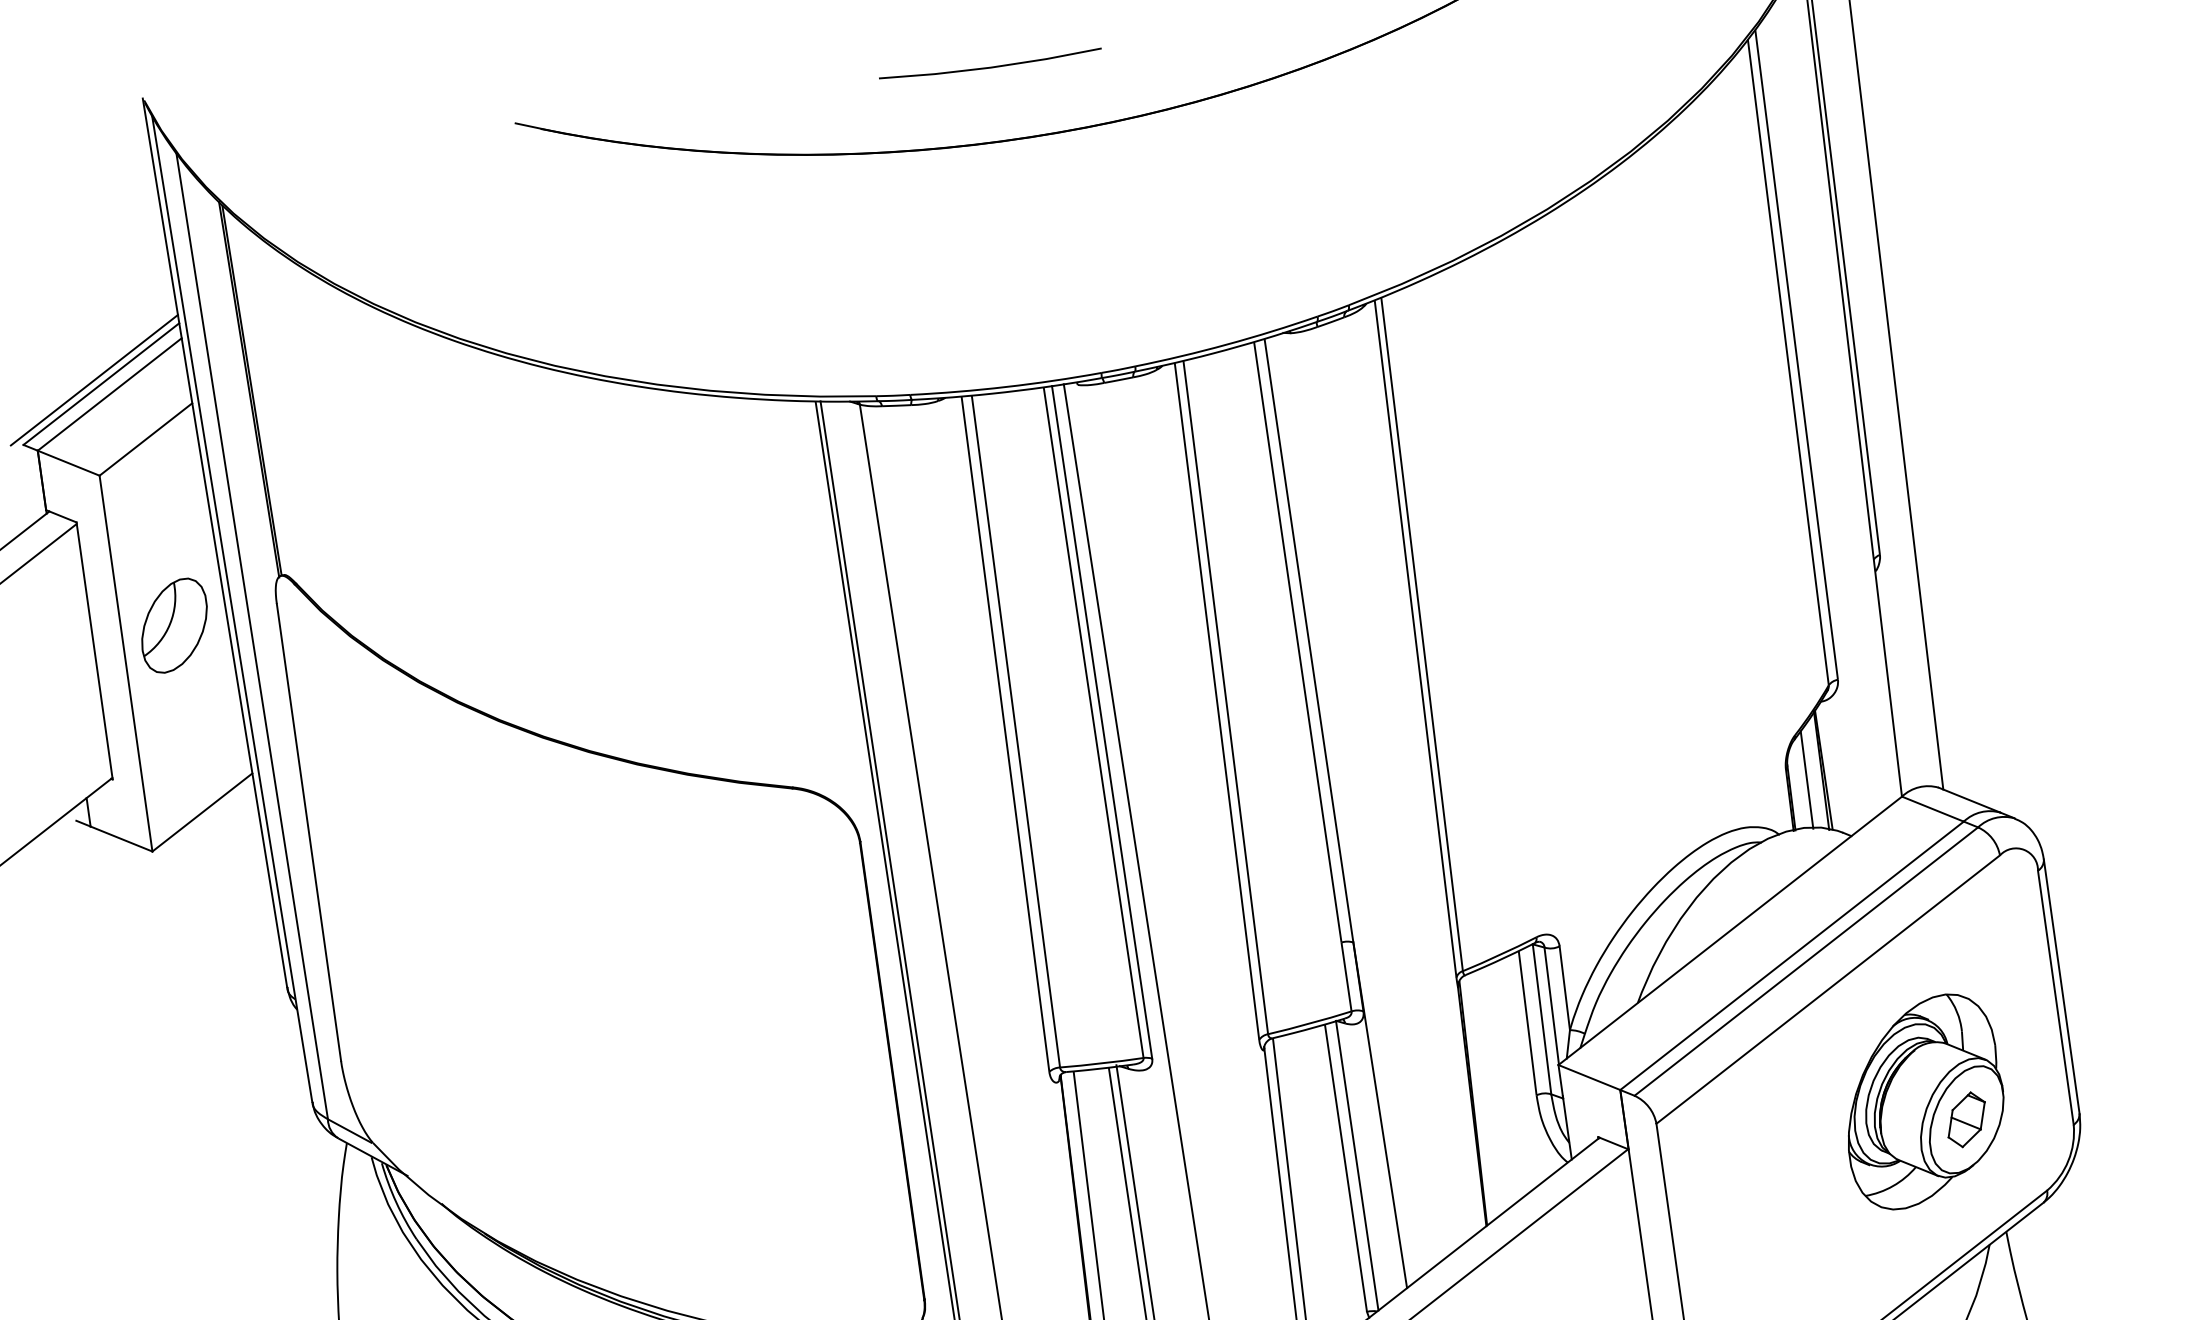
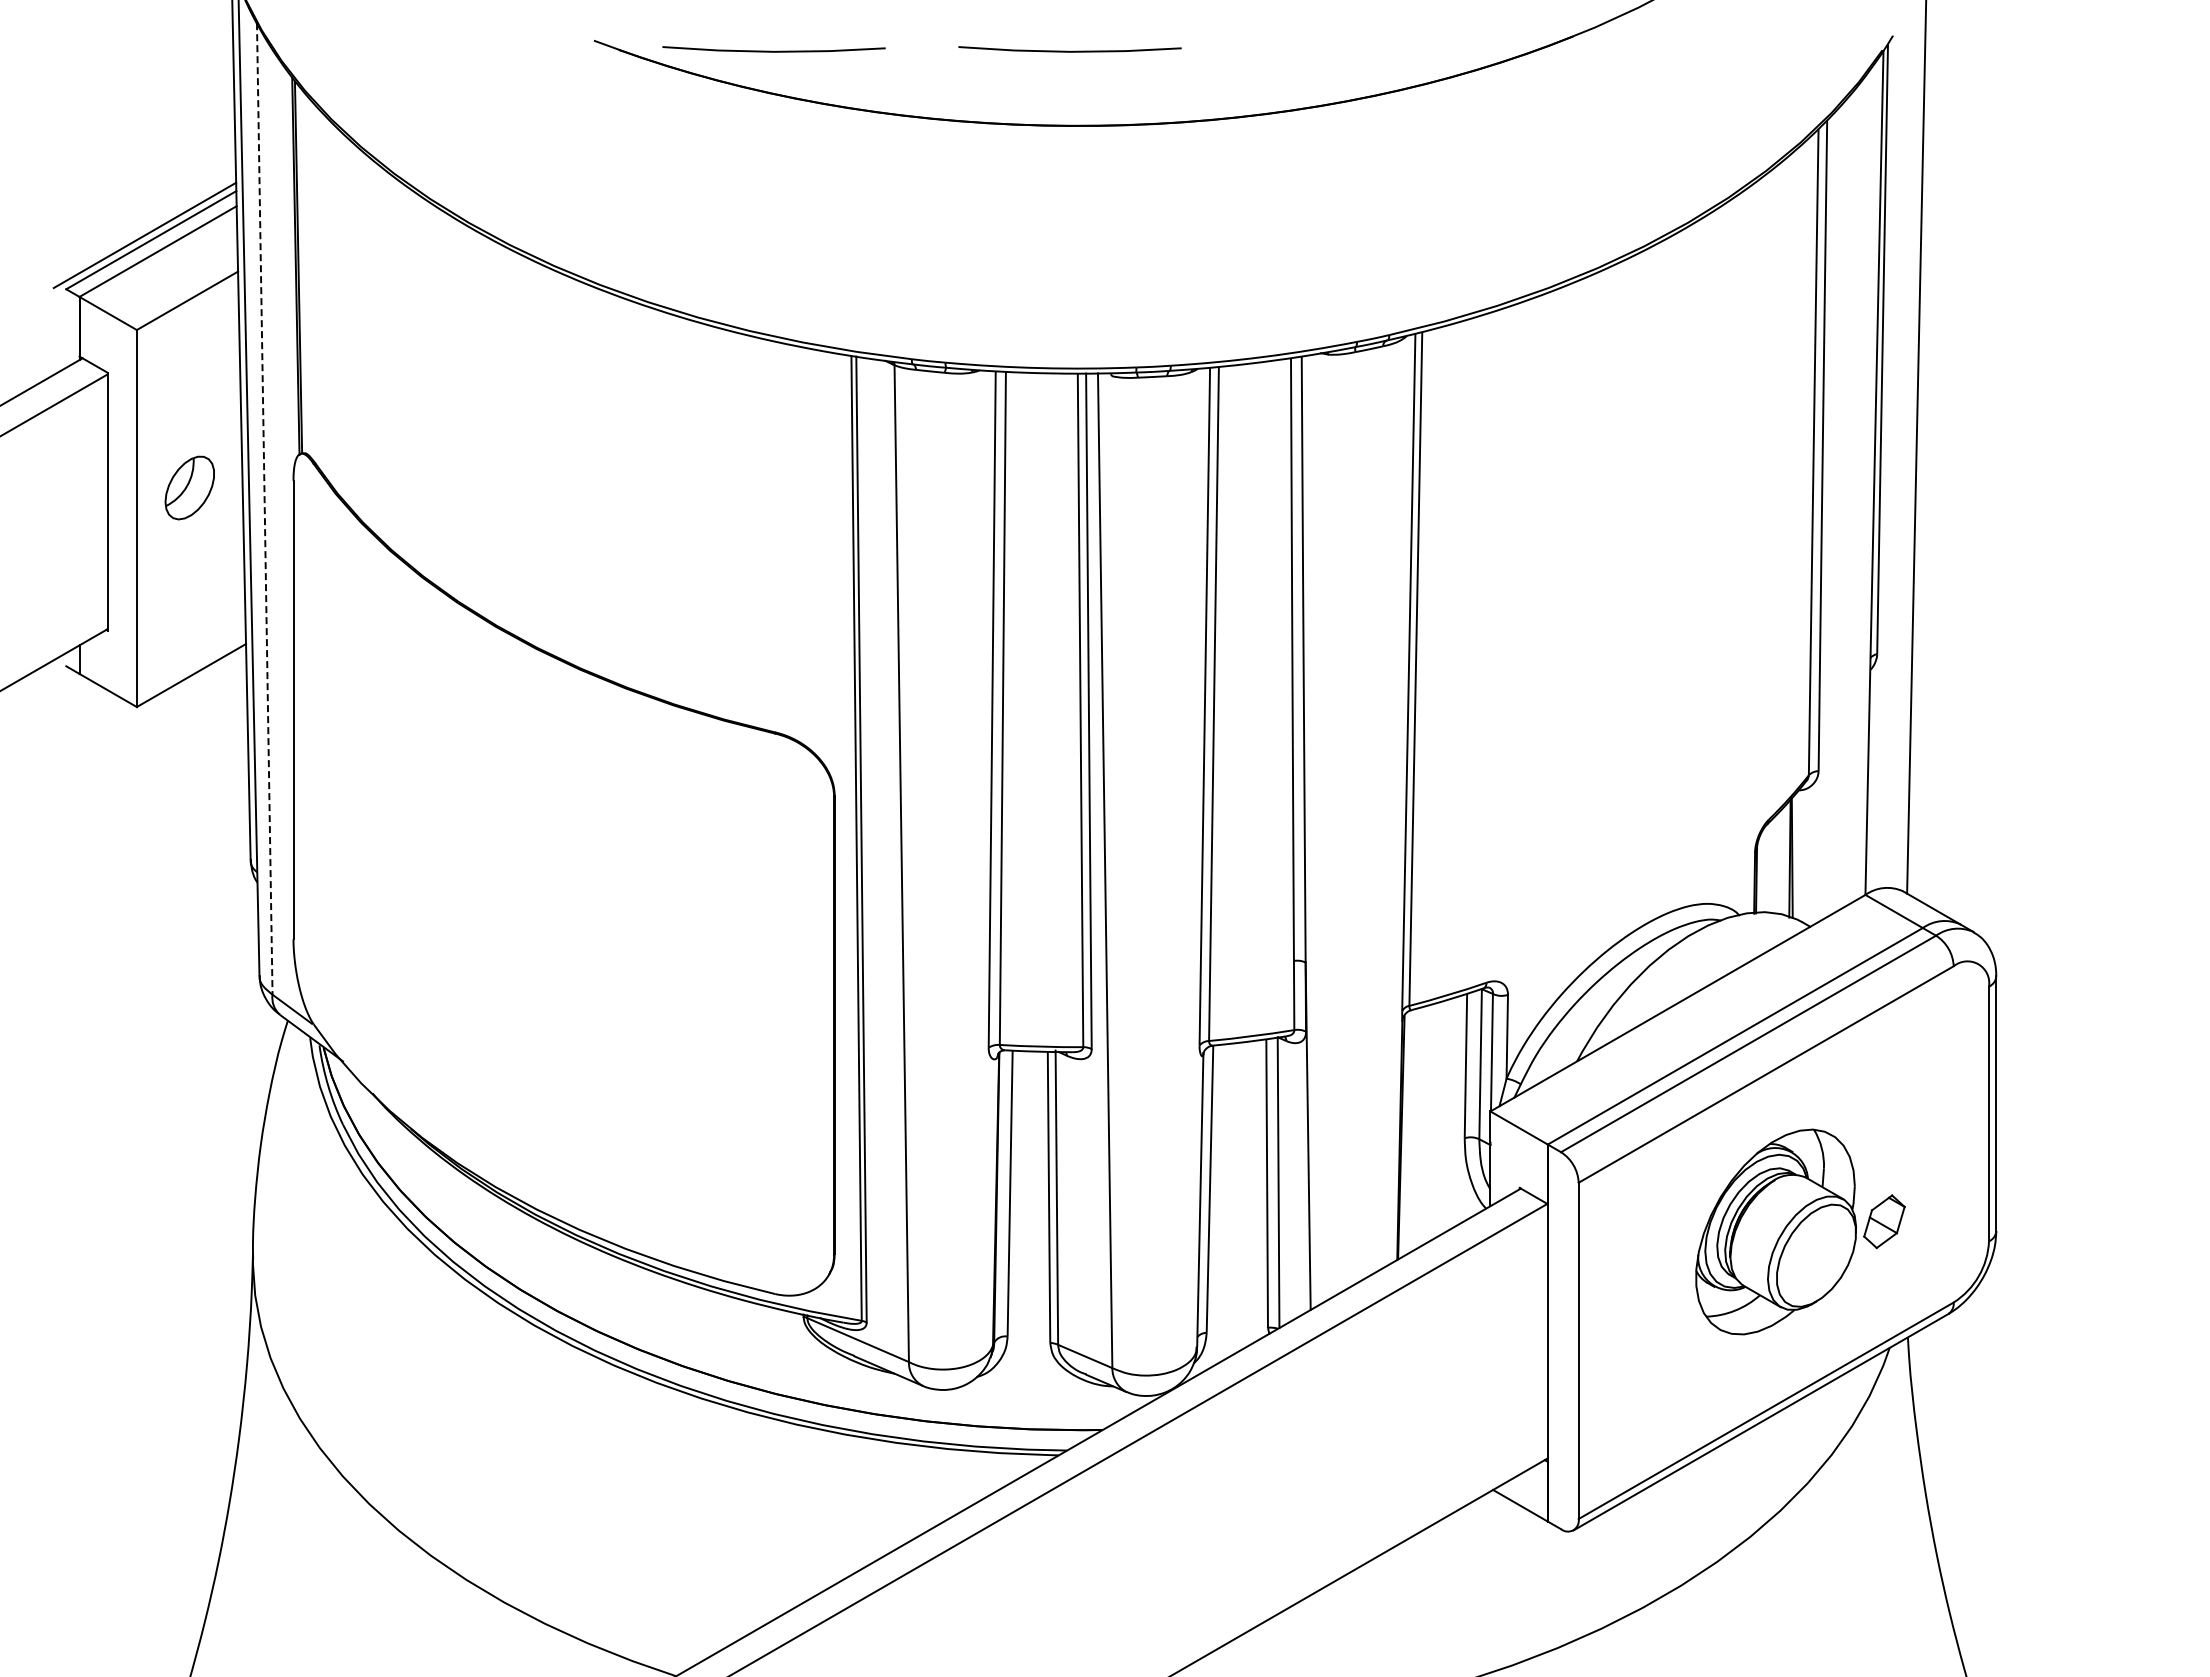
line: (694, 107) -> (772, 50), added
part: (174, 625) -> (189, 487), size x0.7
line: (251, 635) -> (264, 508), solid -> dashed
line: (1806, 780) -> (1773, 865), removed
part: (1922, 1101) -> (1775, 1231), moved

